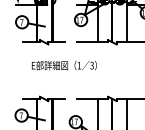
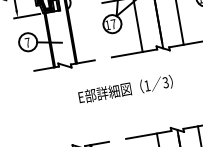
text: (64, 65) -> (125, 89), moved

